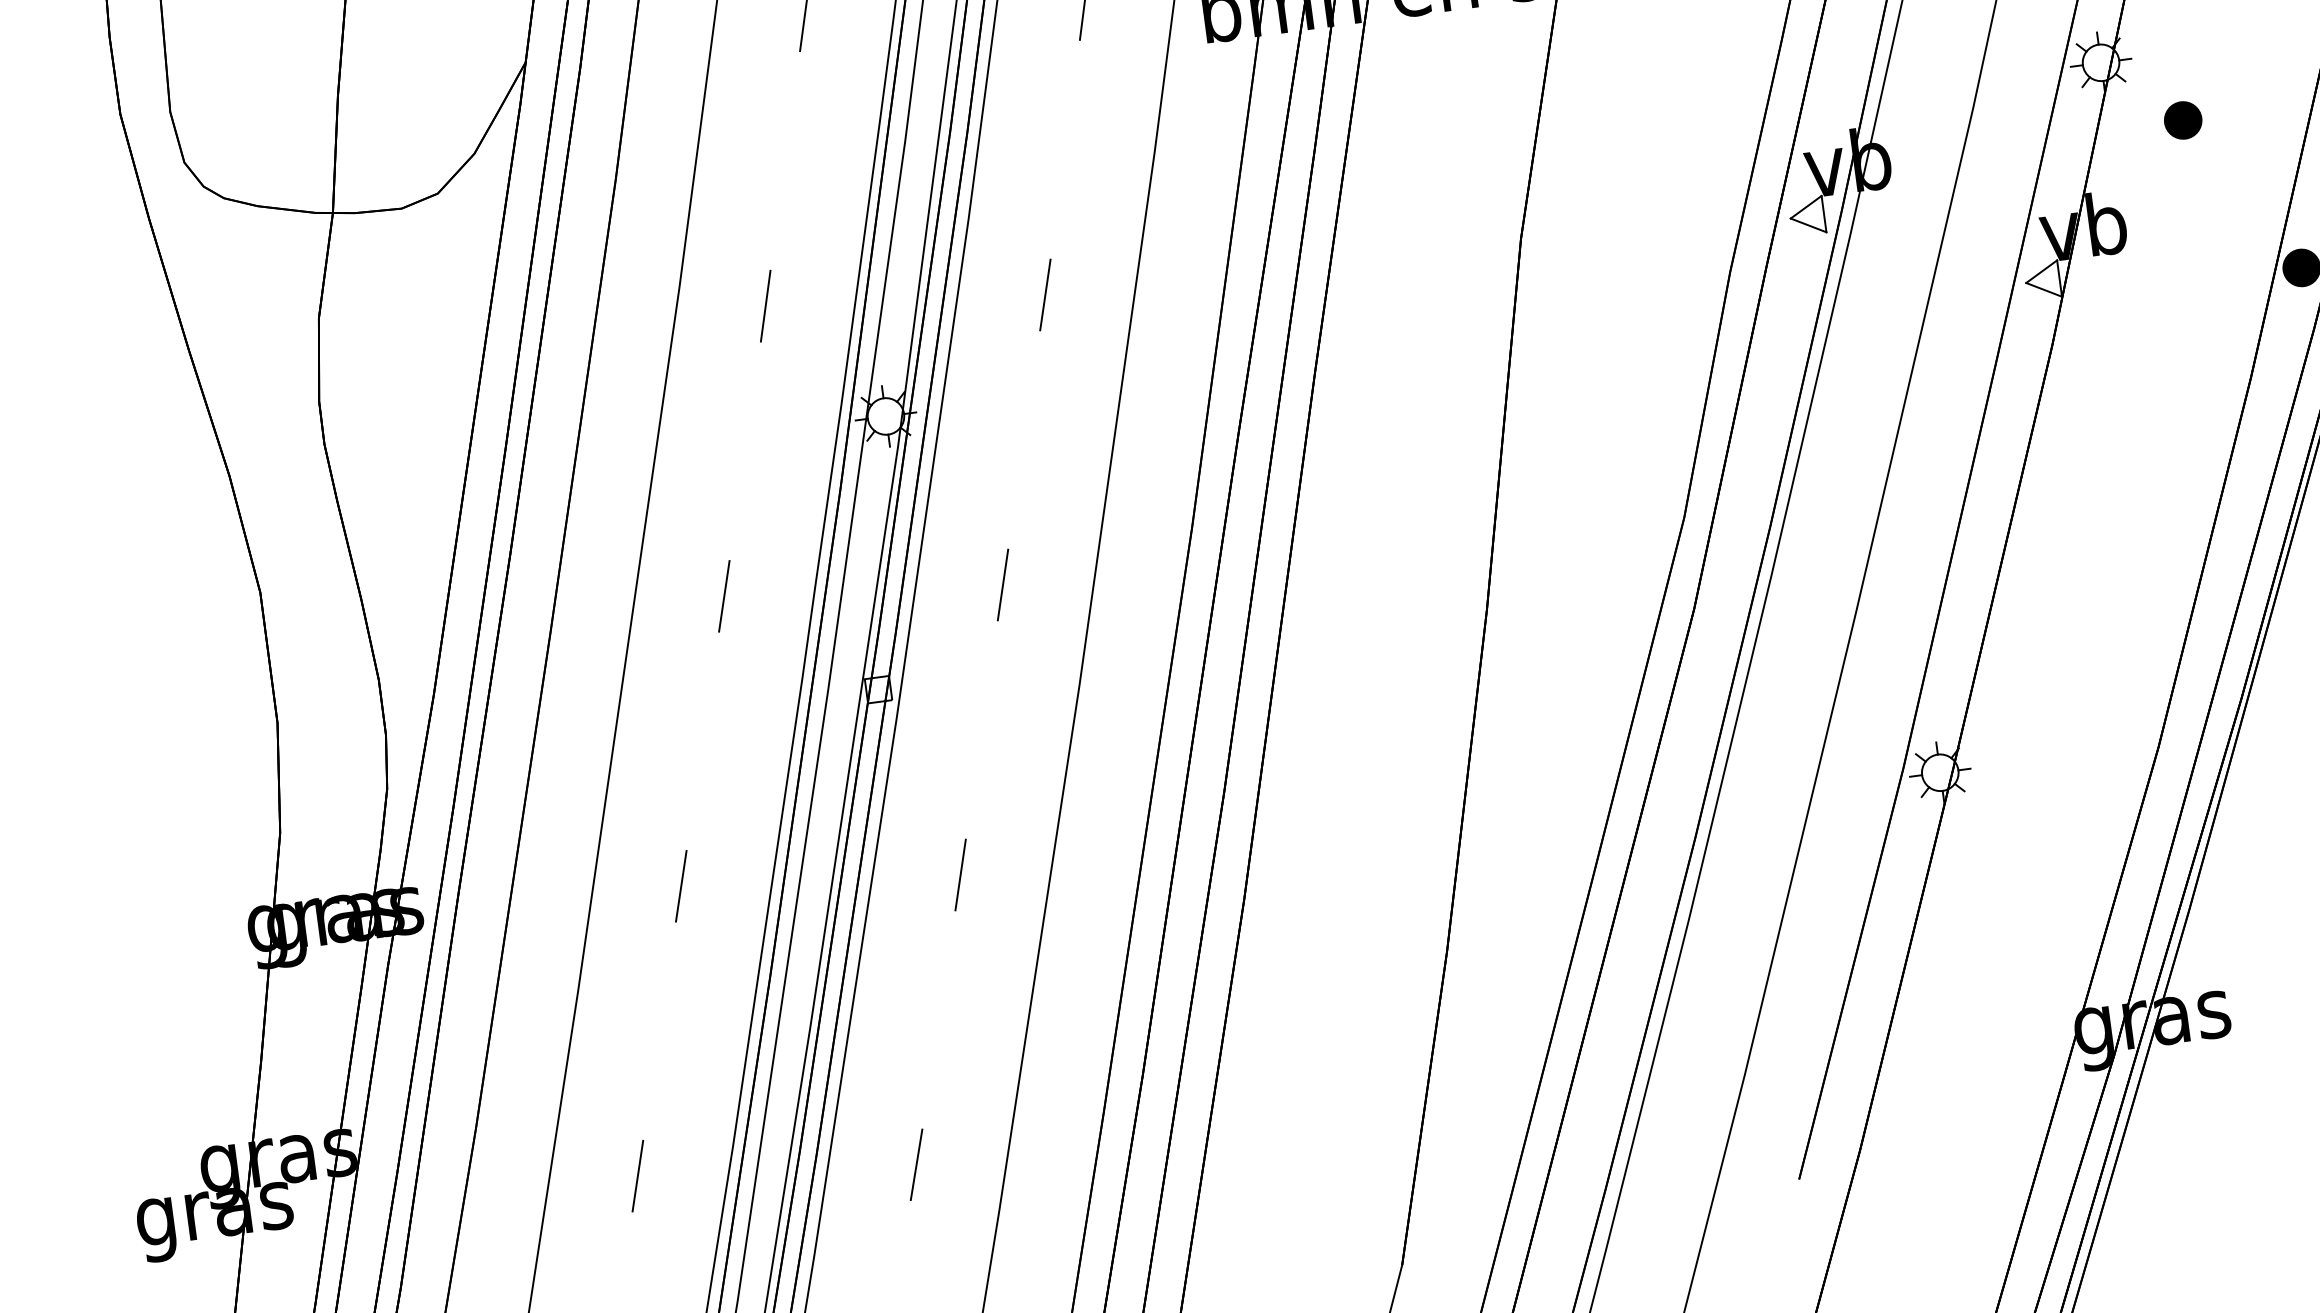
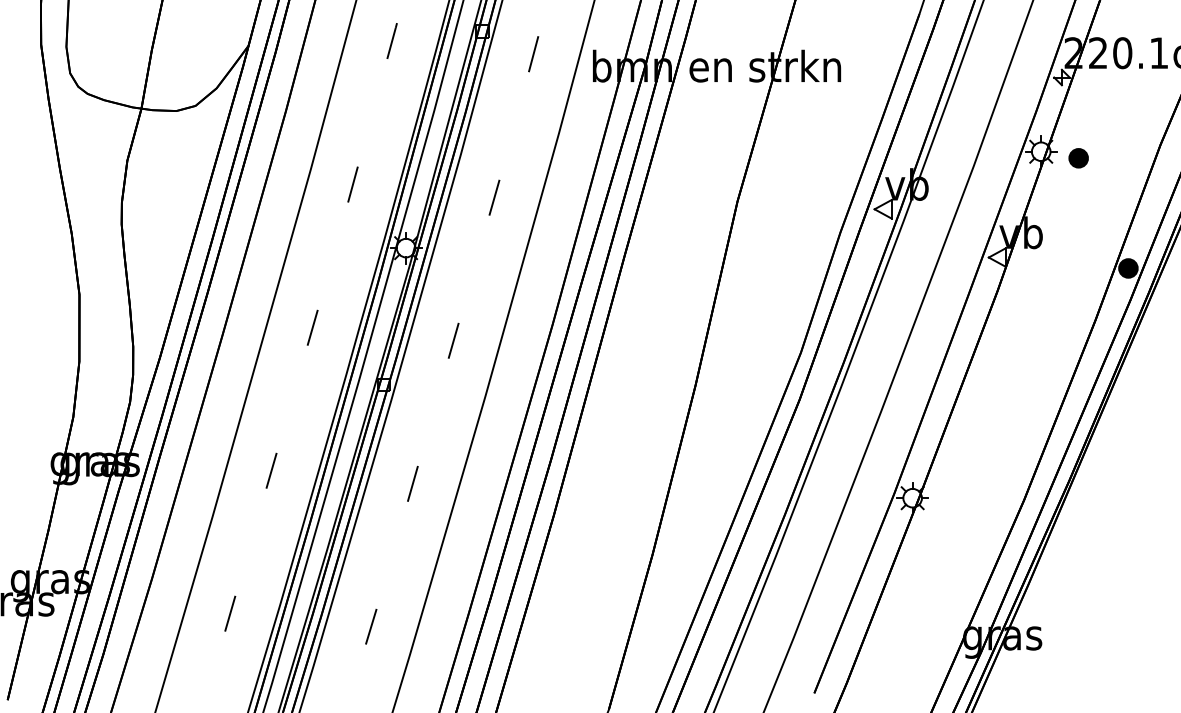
part: (2182, 120) -> (1078, 158), moved

